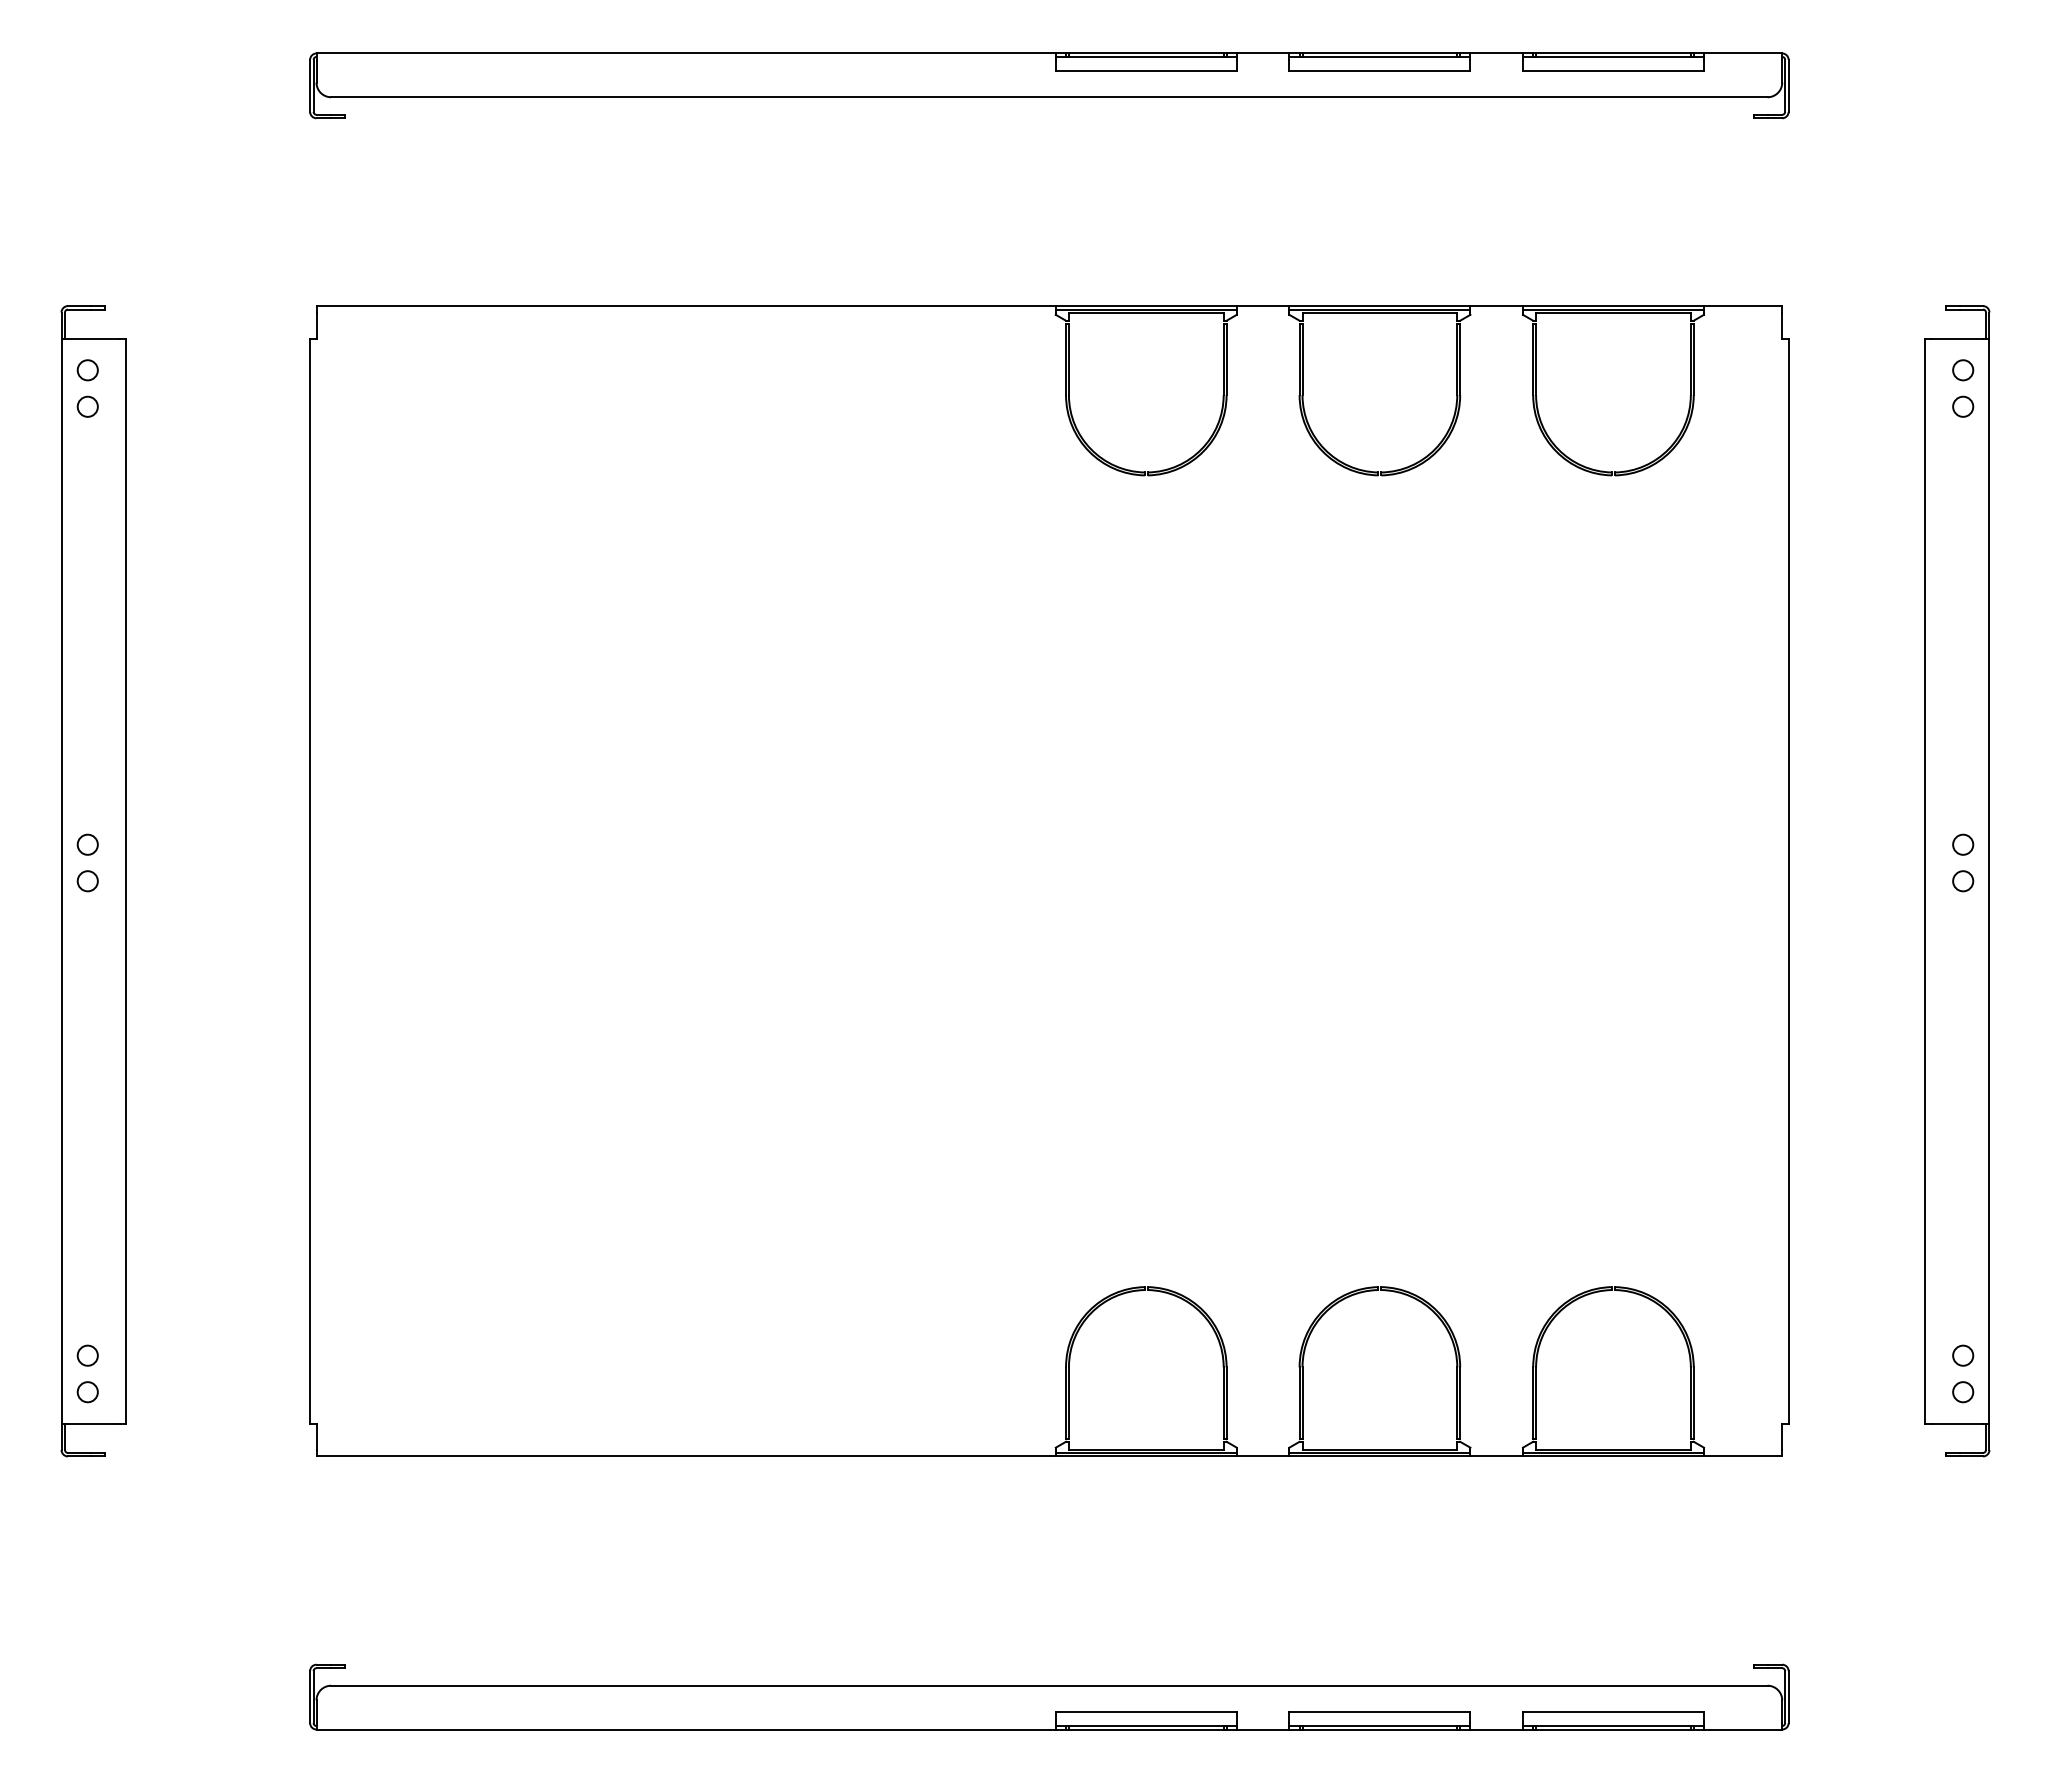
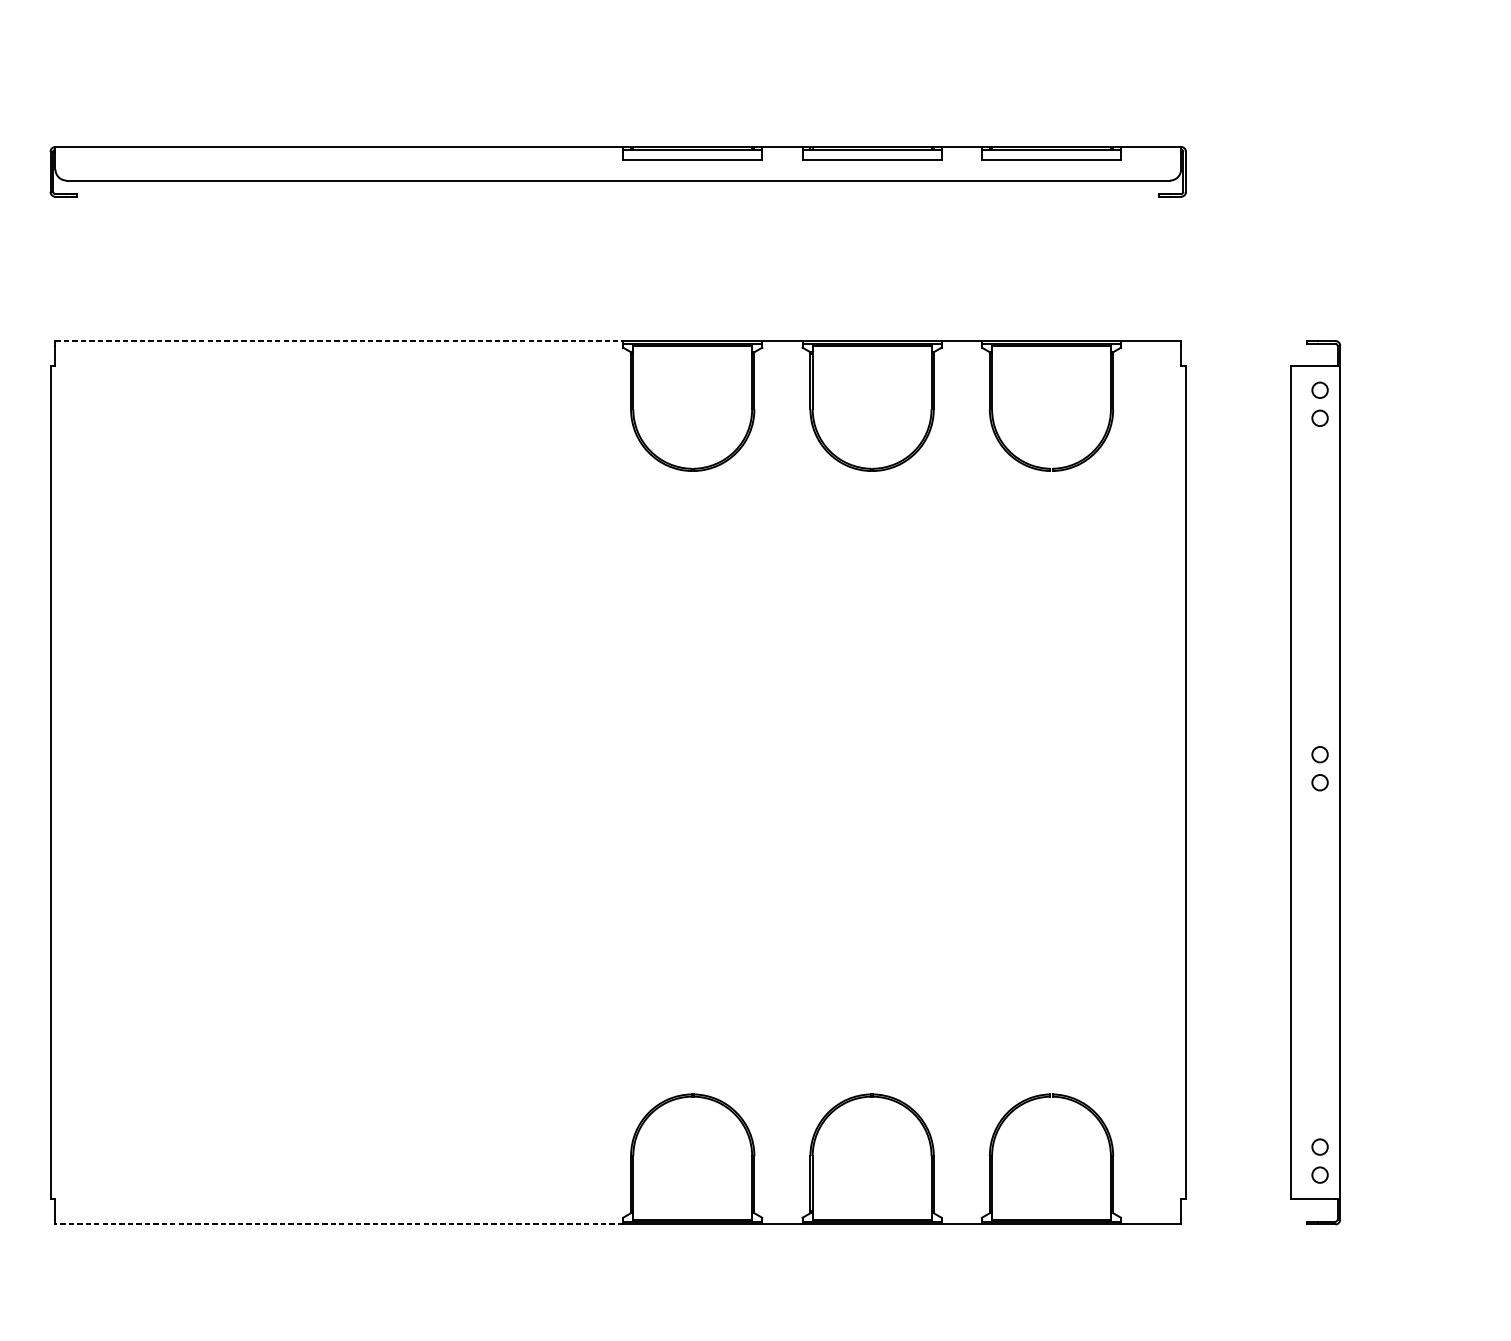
line: (686, 306) -> (339, 341), solid -> dashed
line: (686, 1456) -> (339, 1224), solid -> dashed

